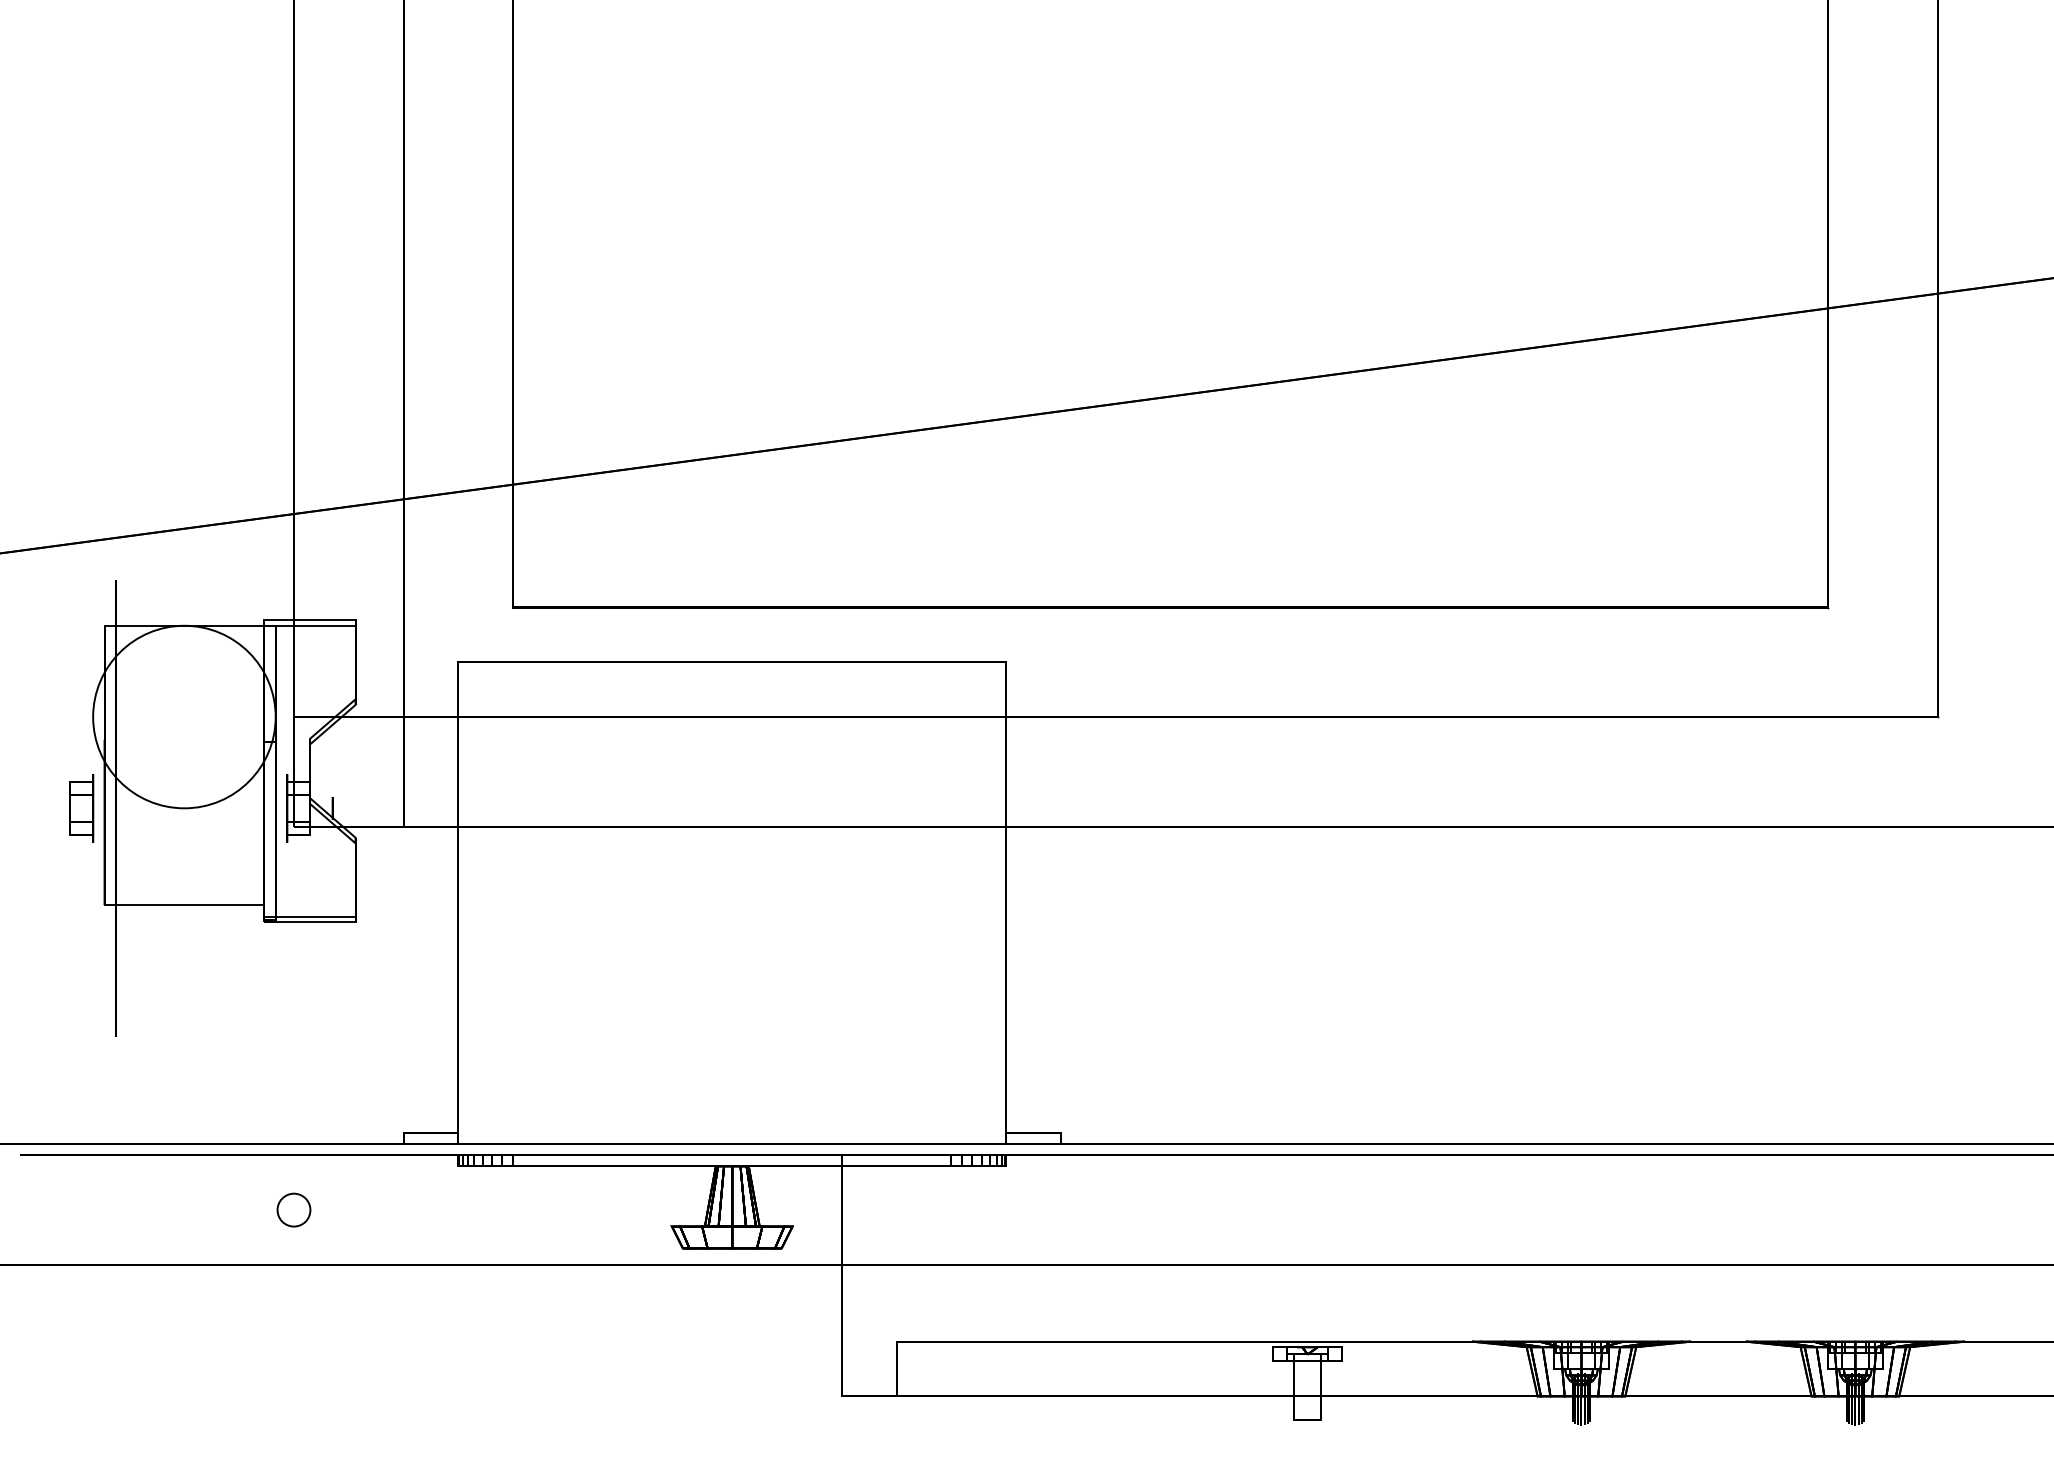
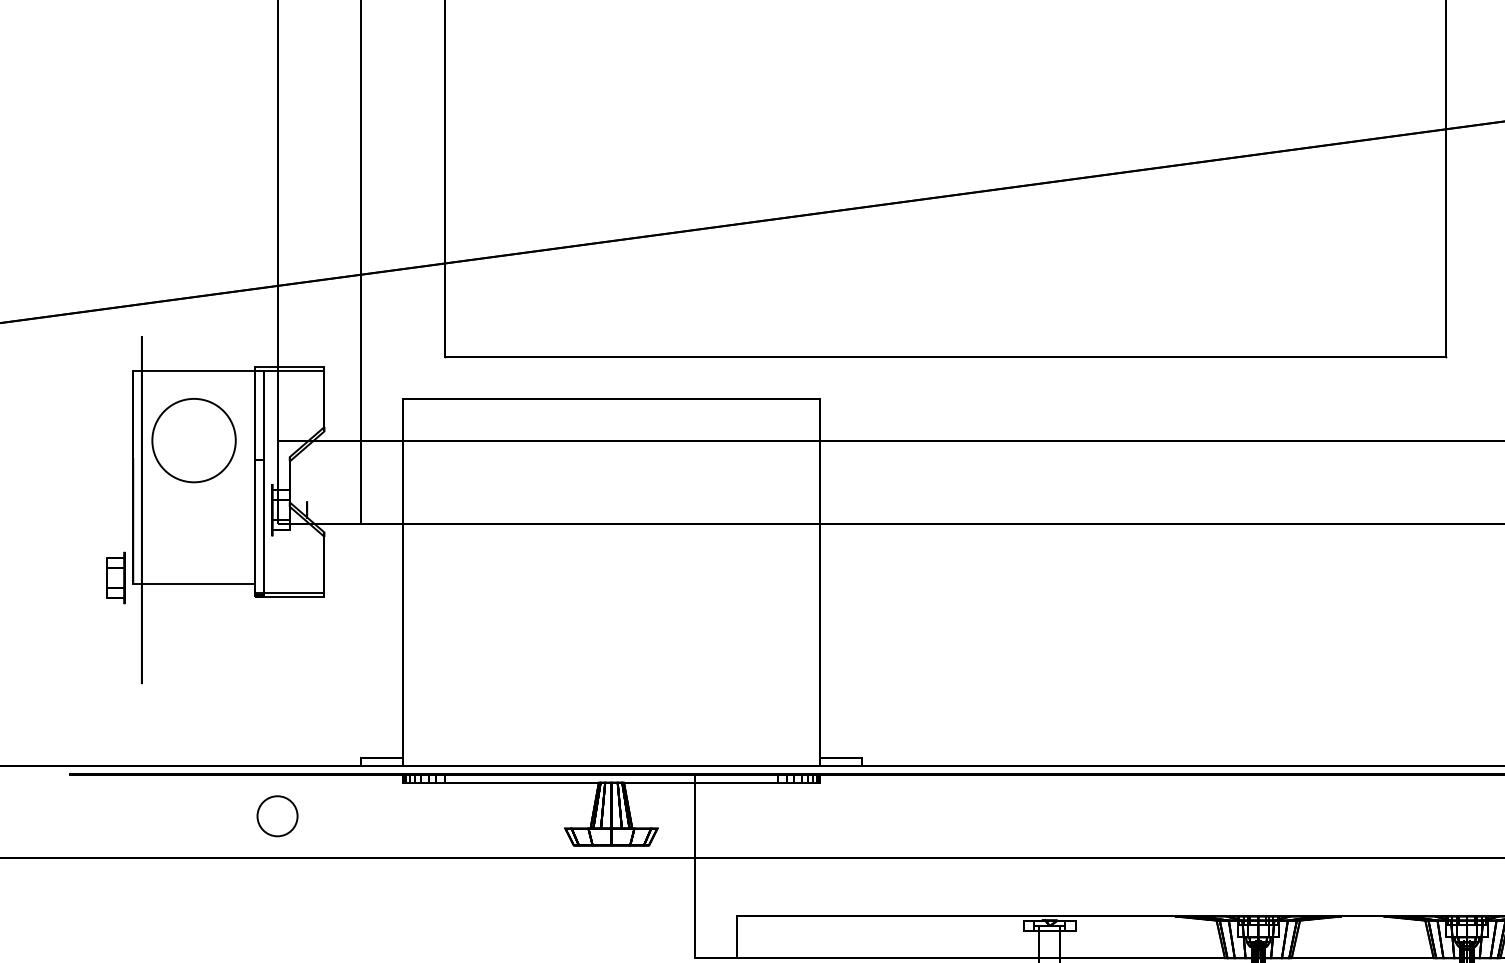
circle: (184, 716) -> (194, 440), size x0.6
part: (81, 808) -> (115, 578), moved
circle: (293, 1209) -> (277, 815), size x1.6

